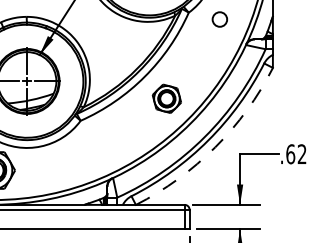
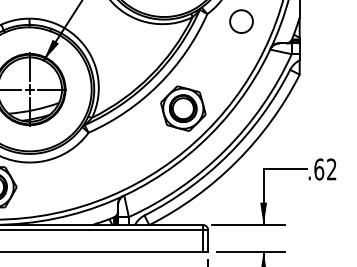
circle: (219, 19) -> (241, 21), size x1.43
part: (167, 98) -> (183, 108), size x1.43
arc: (215, 147) -> (236, 161), dashed -> solid

